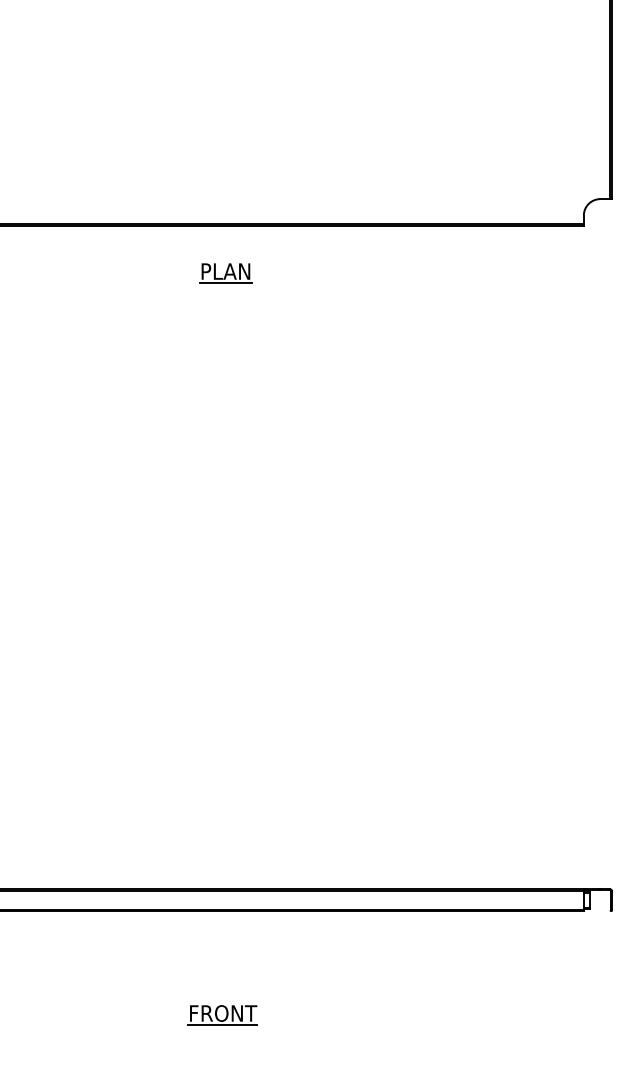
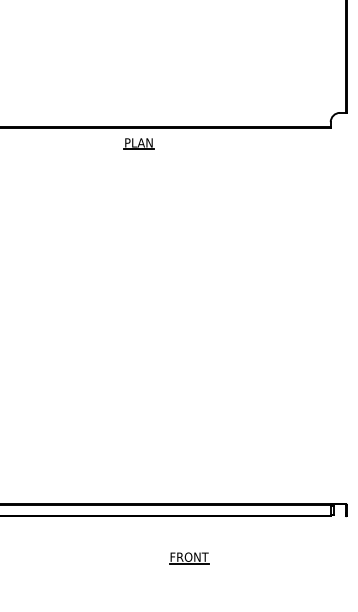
part: (225, 272) -> (138, 143), moved
part: (223, 1015) -> (189, 558), moved

